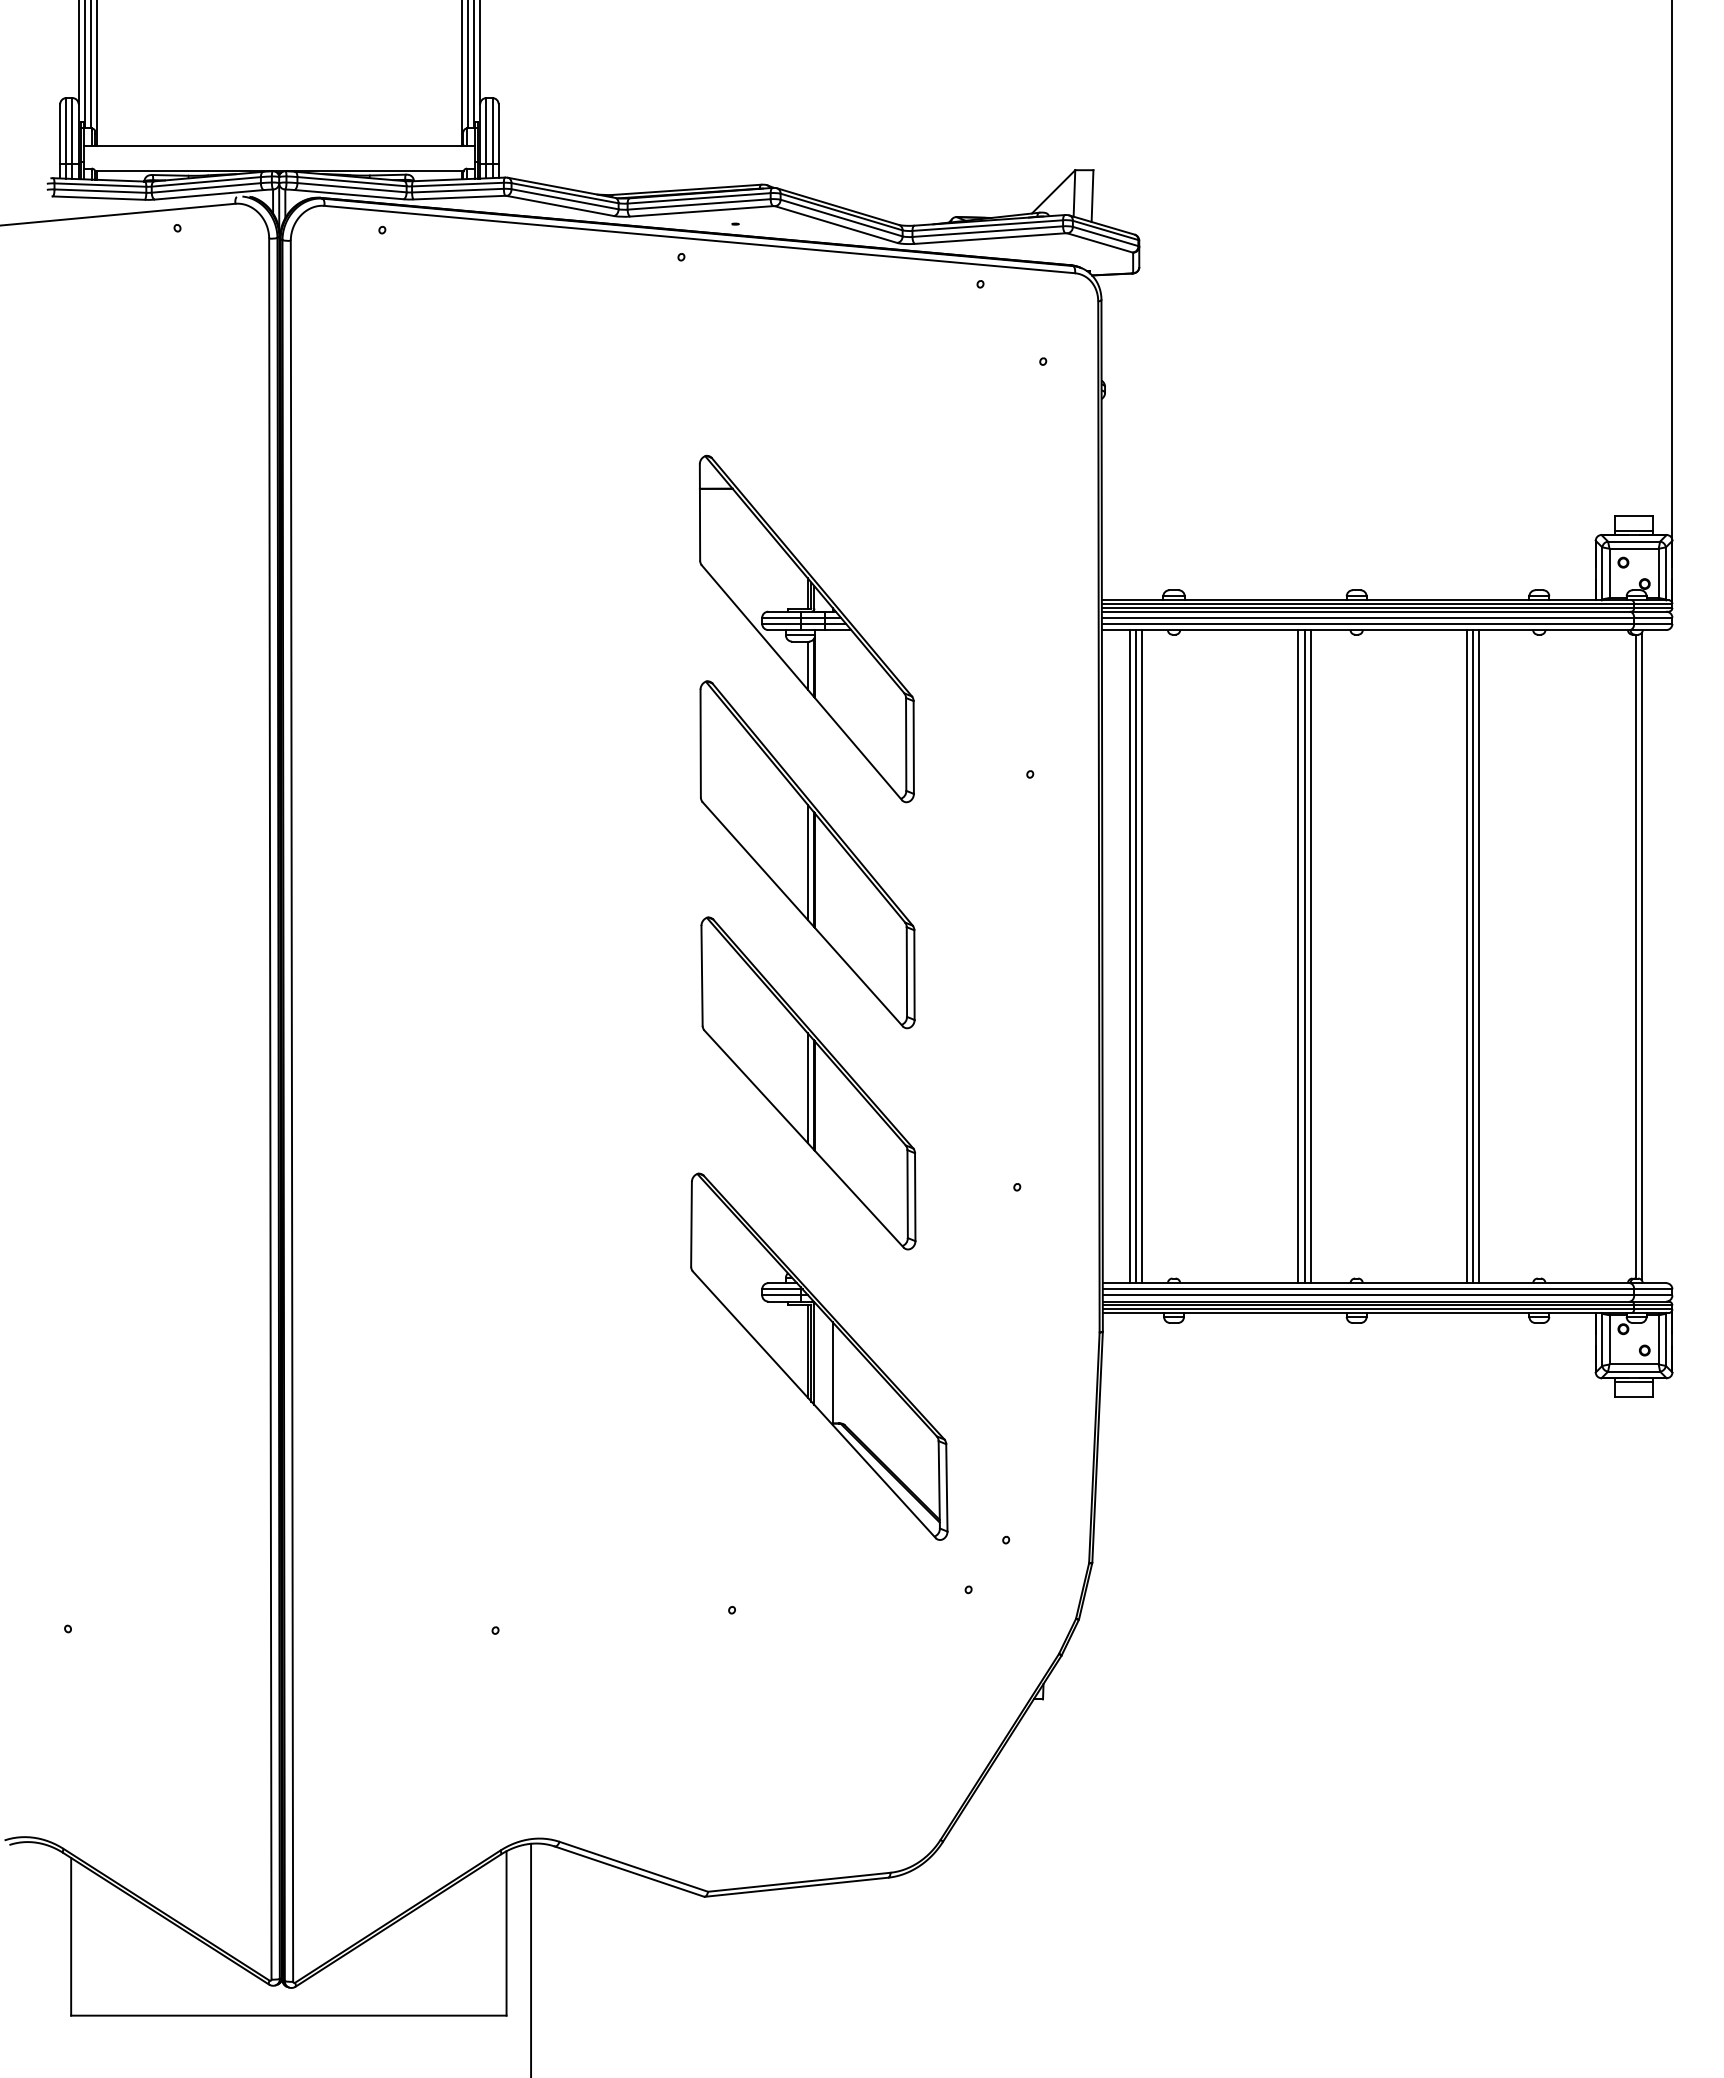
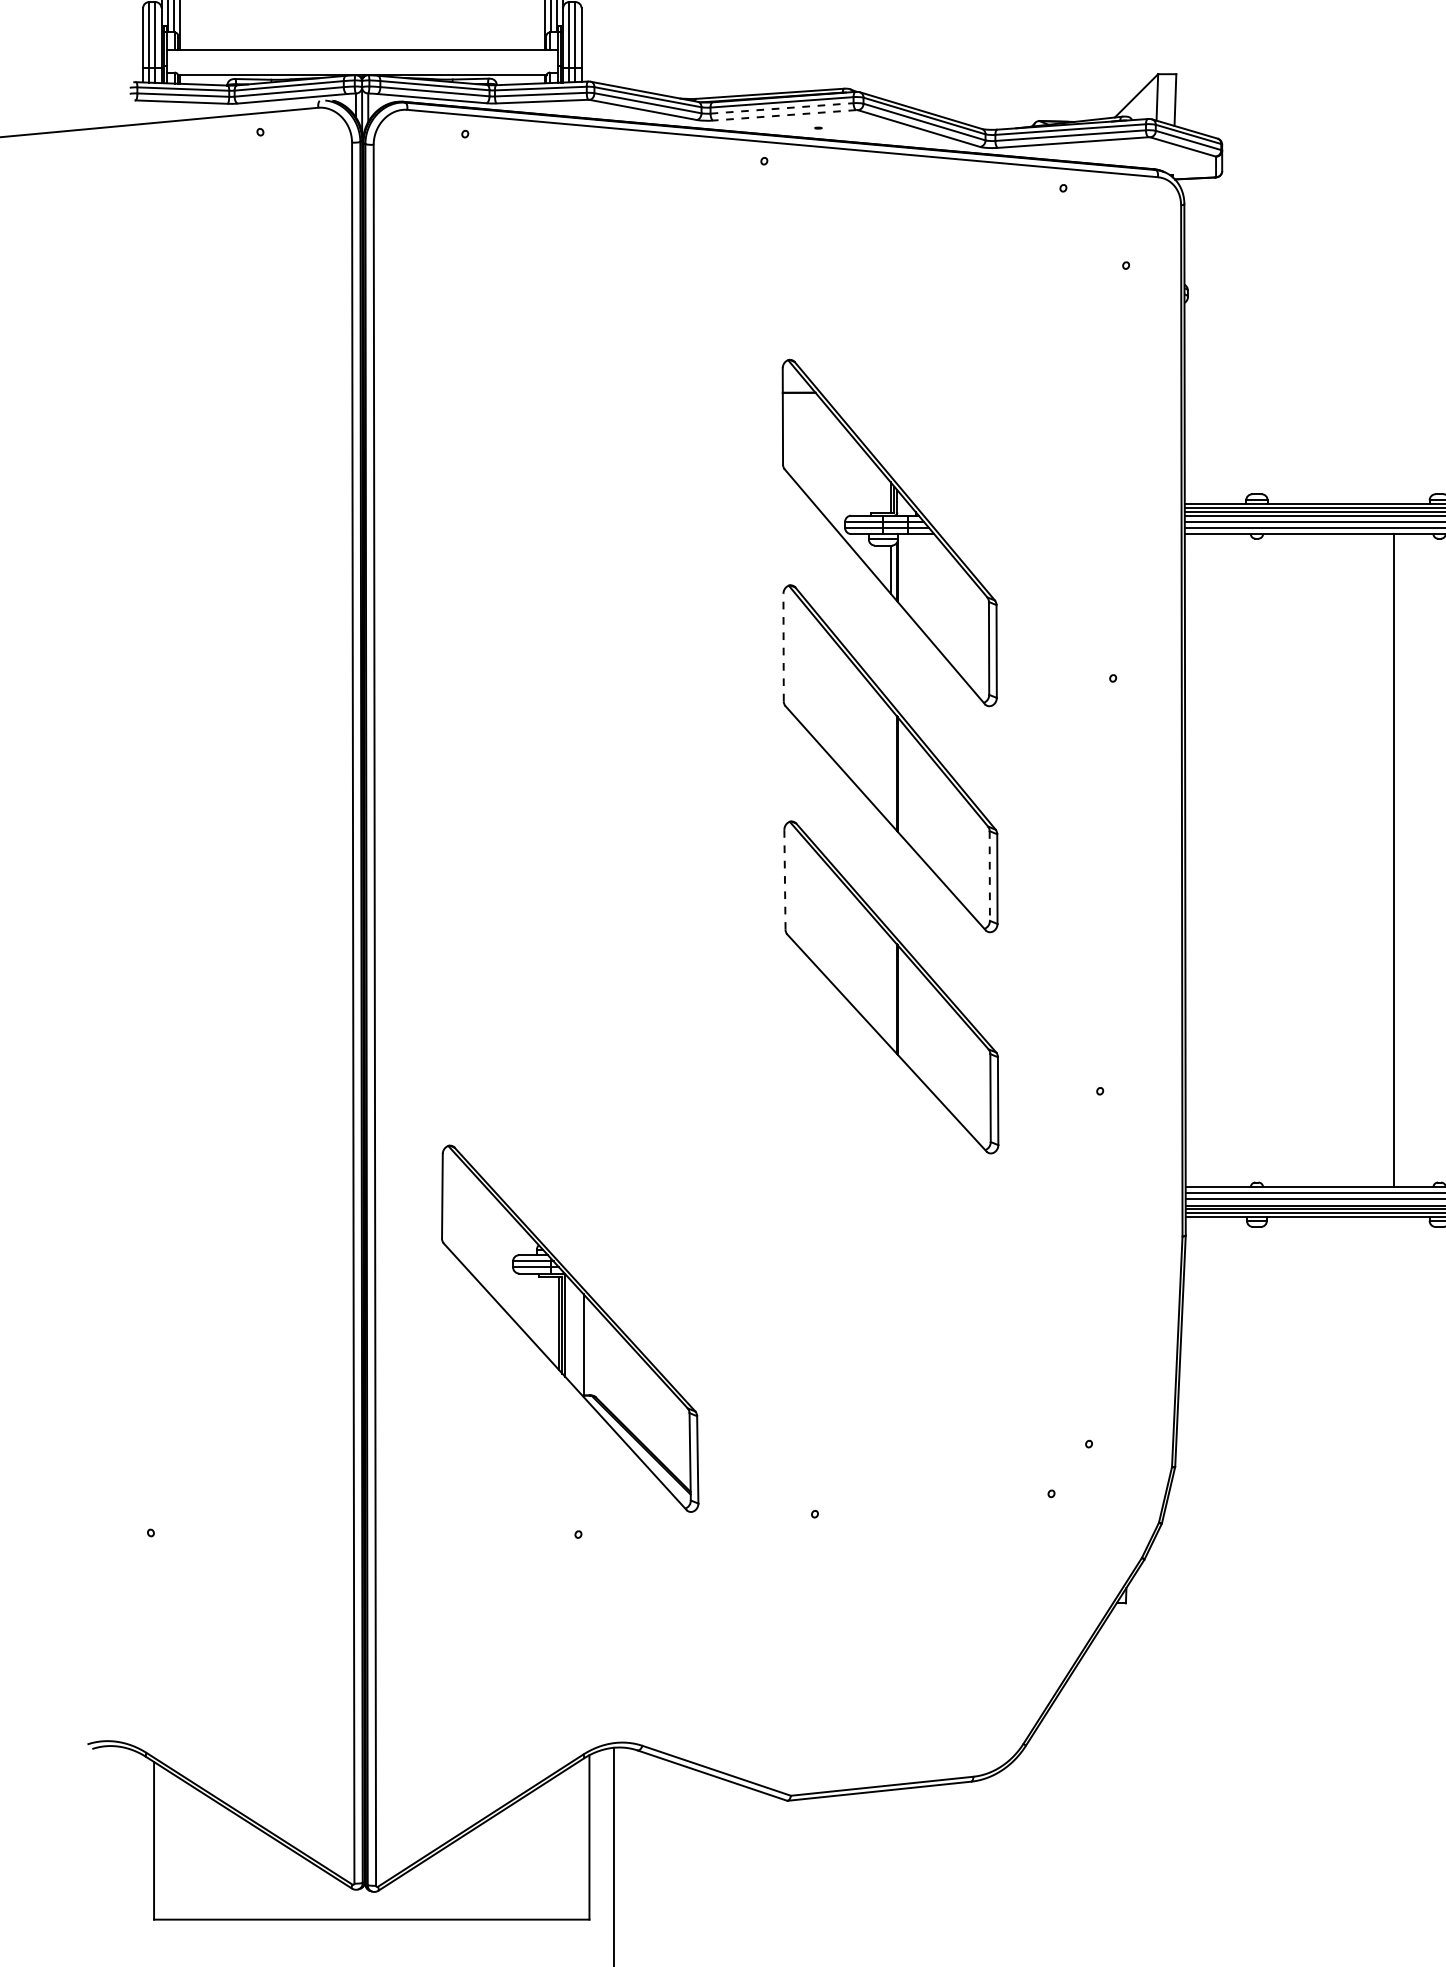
line: (699, 204) -> (782, 108), solid -> dashed
line: (701, 211) -> (784, 115), solid -> dashed
line: (700, 743) -> (783, 647), solid -> dashed
line: (807, 861) -> (890, 765), removed
line: (1129, 956) -> (1212, 860), removed
line: (1135, 956) -> (1218, 860), removed
line: (1142, 956) -> (1225, 860), removed
line: (1298, 956) -> (1381, 860), removed
line: (1304, 956) -> (1387, 860), removed
line: (906, 972) -> (989, 876), solid -> dashed
line: (702, 975) -> (785, 879), solid -> dashed
line: (807, 1088) -> (890, 992), removed
part: (819, 1356) -> (570, 1328), moved

